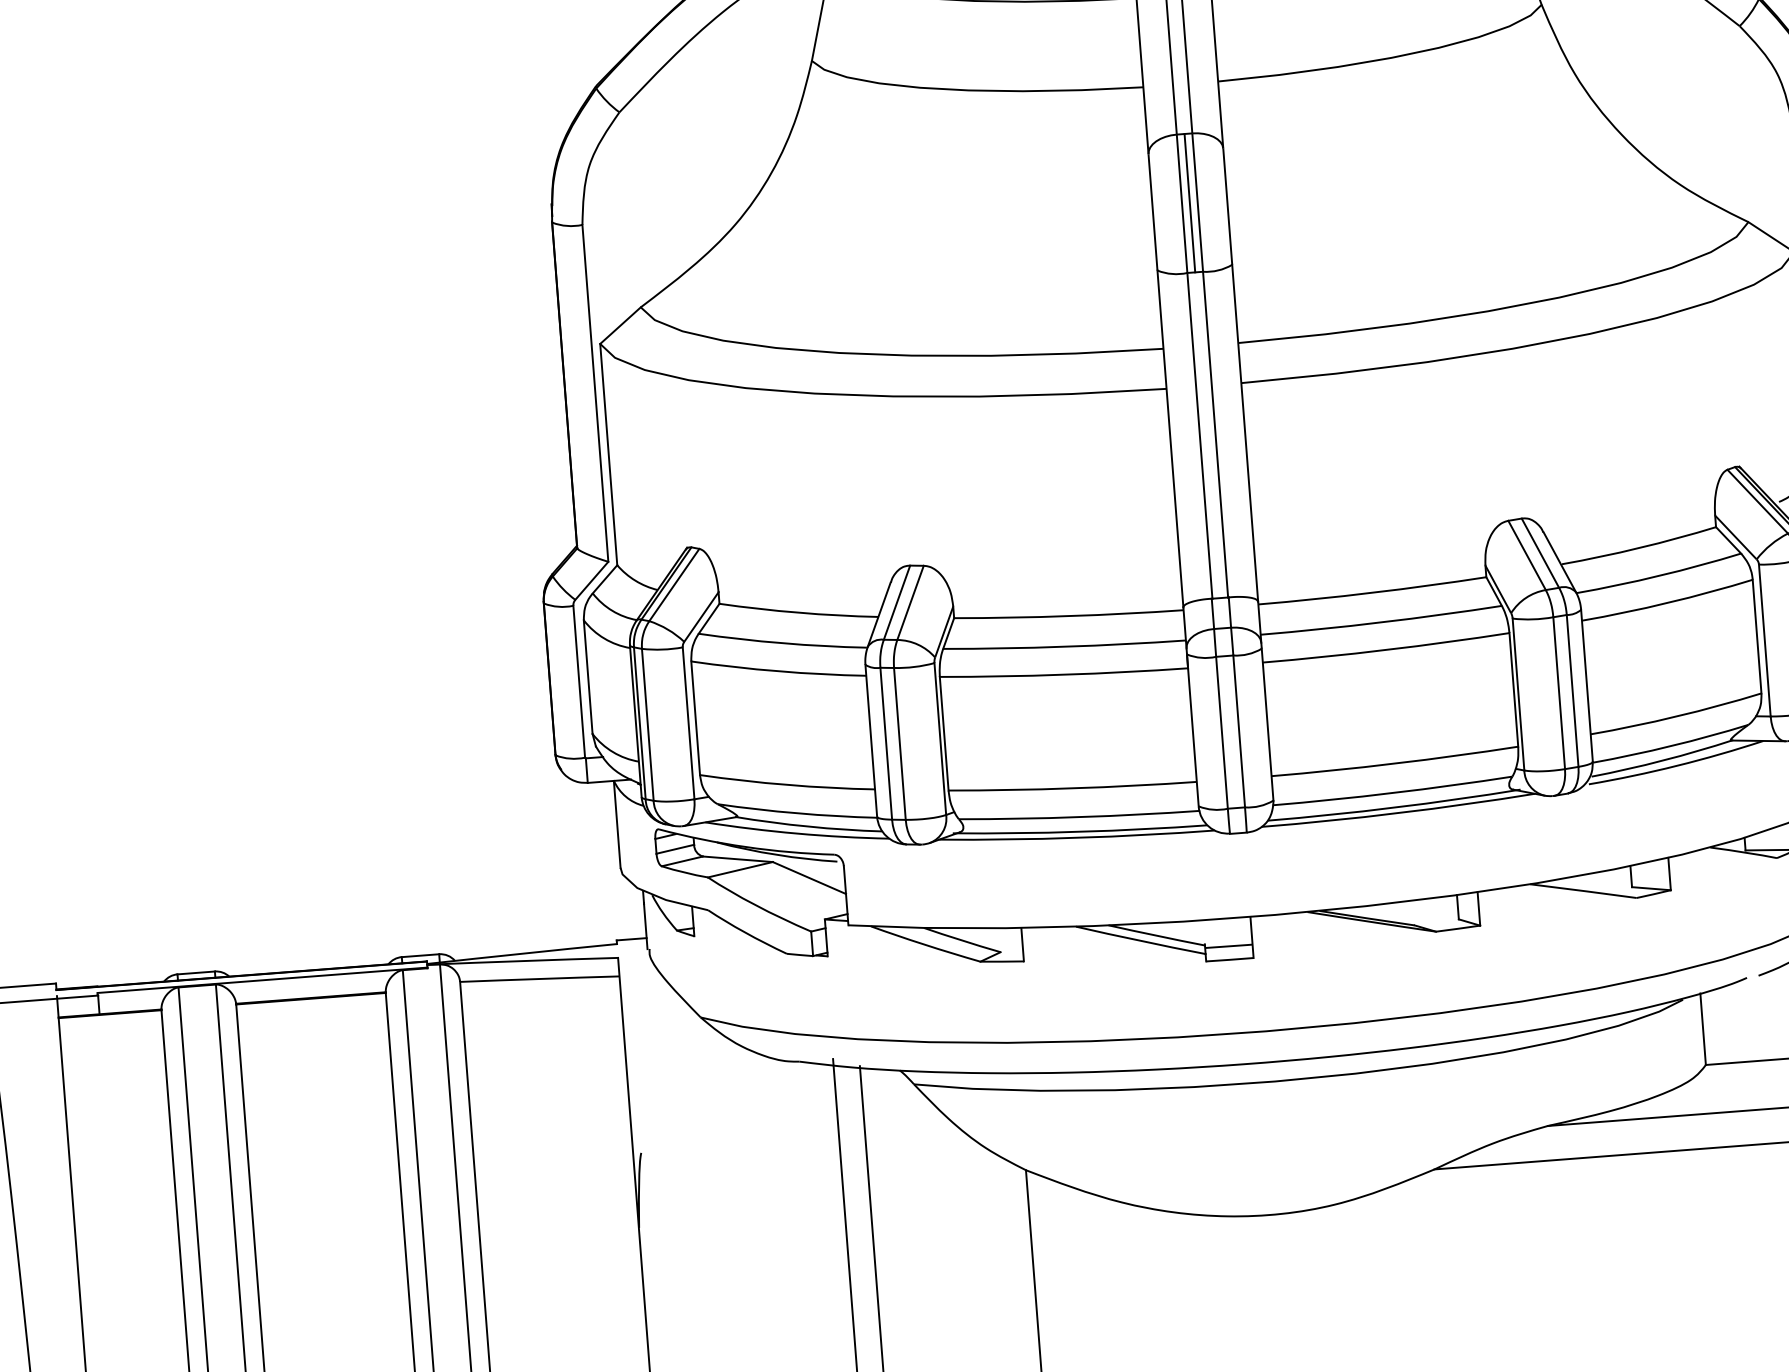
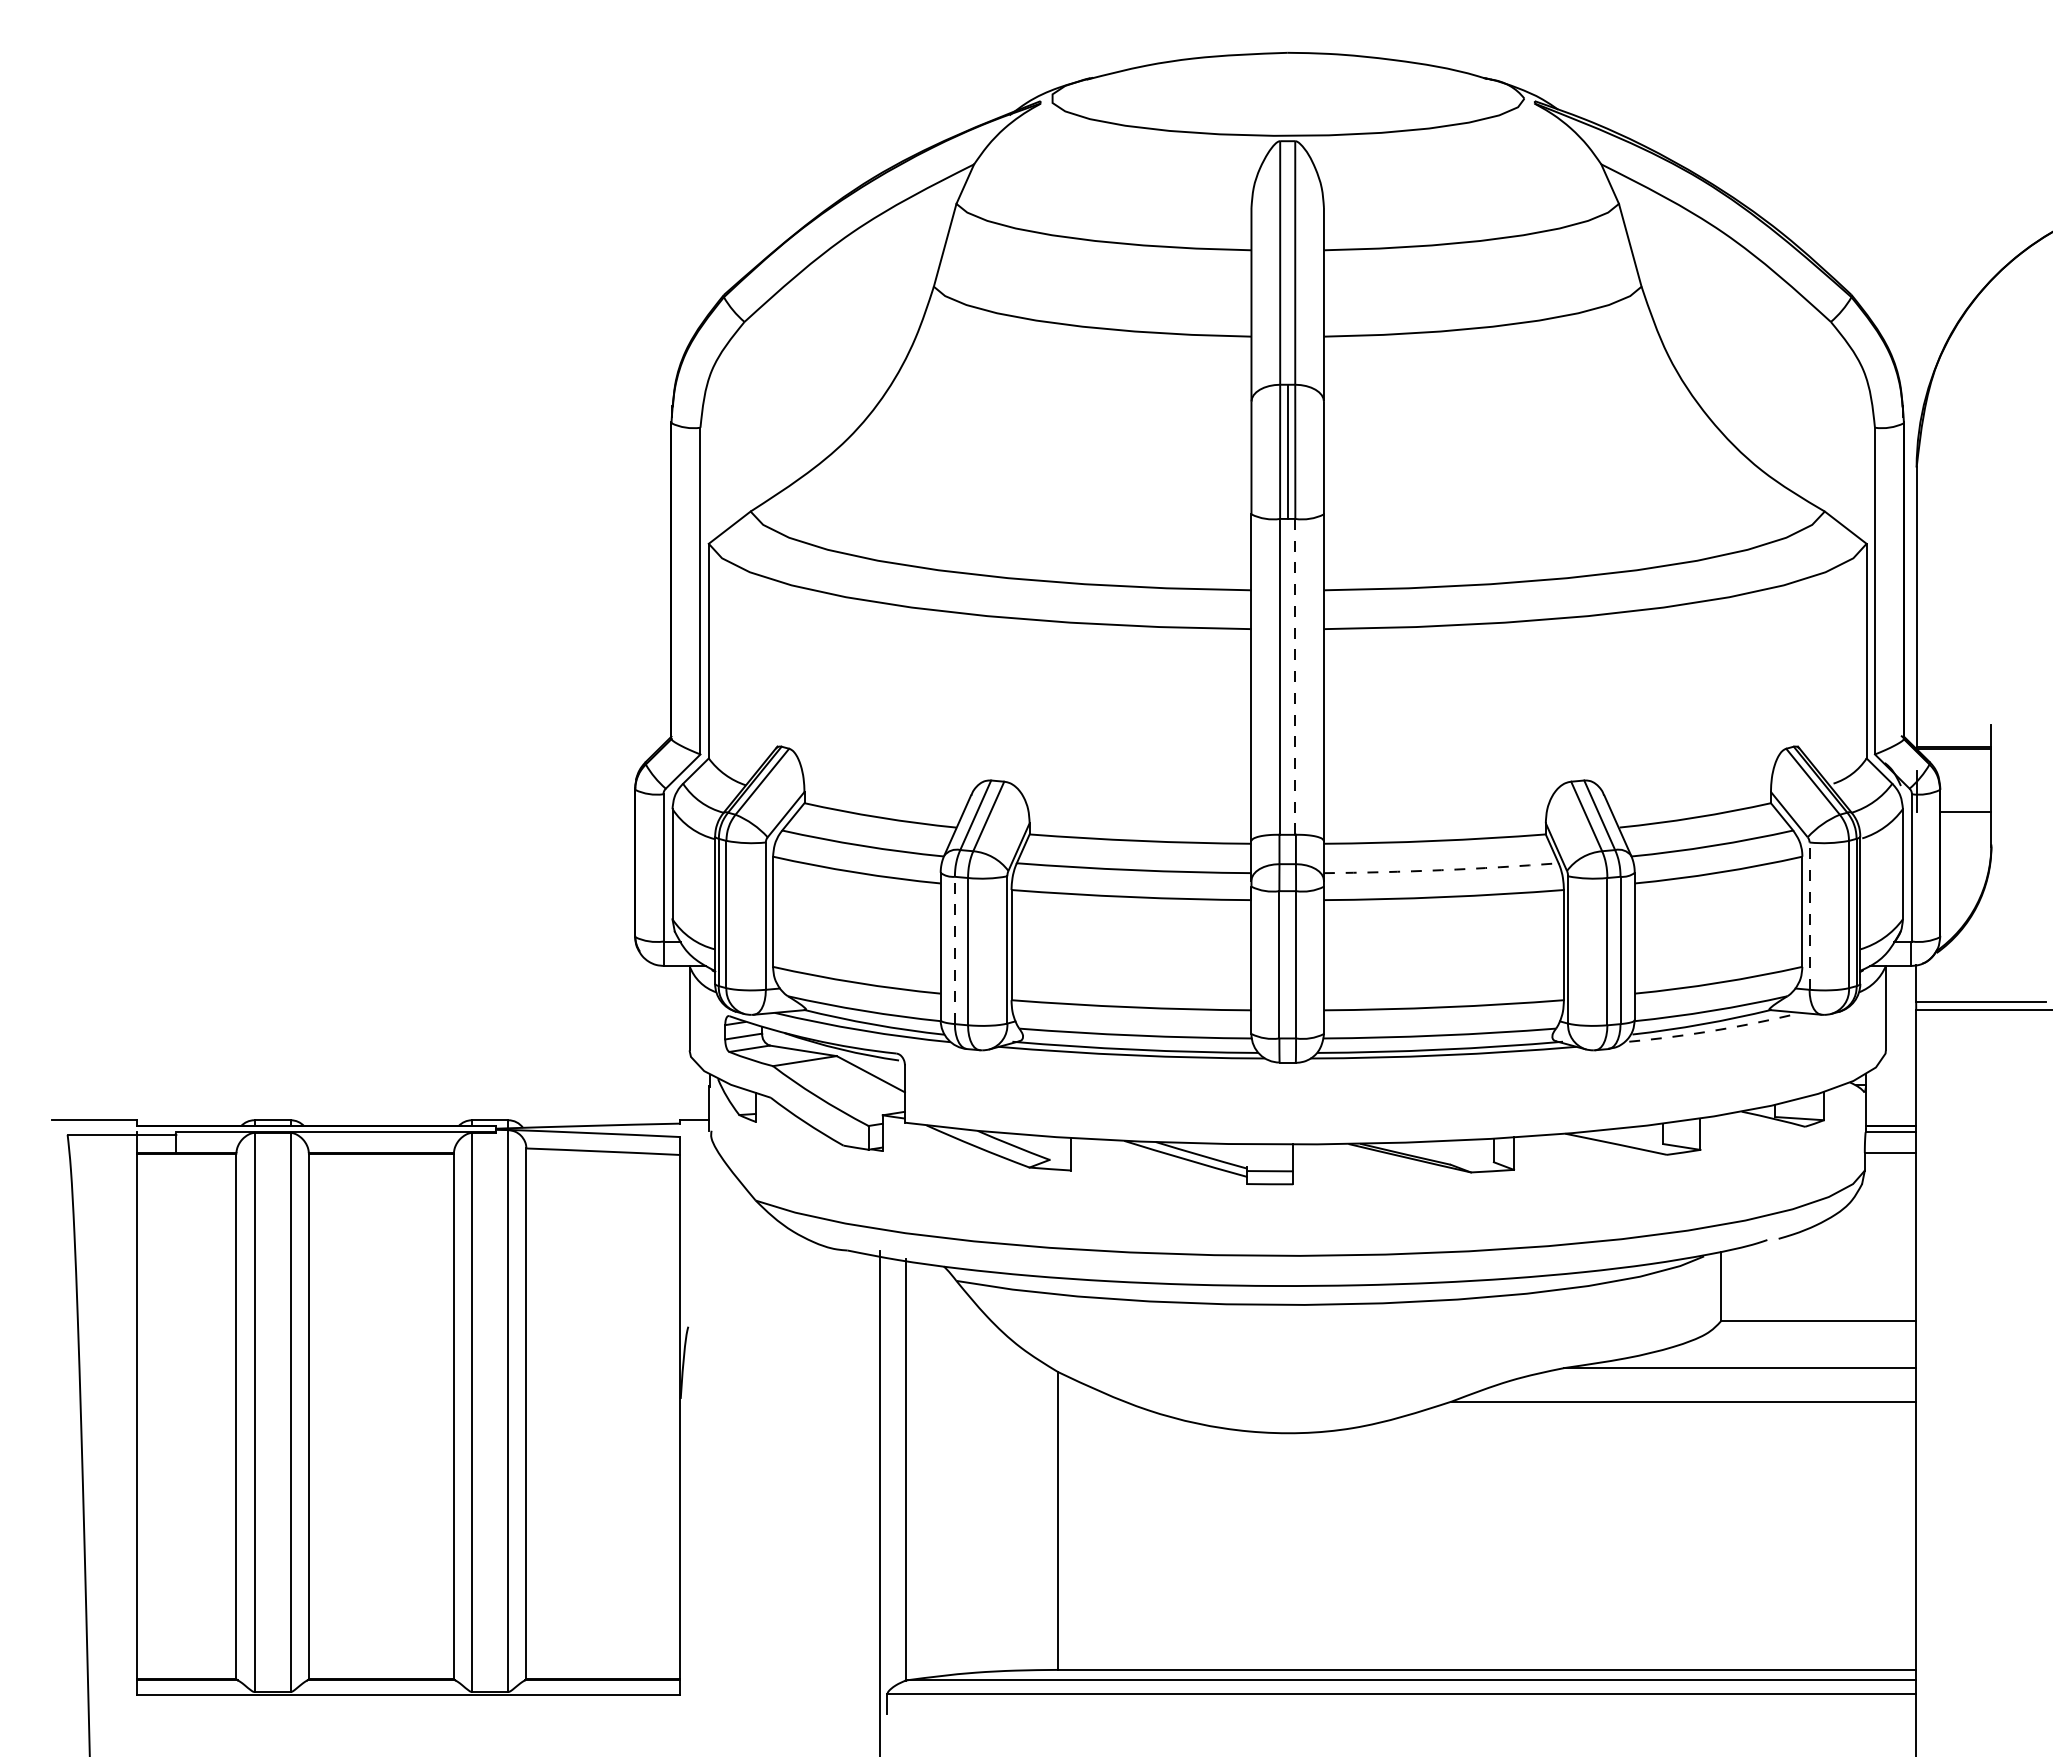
line: (1215, 434) -> (1295, 676), solid -> dashed
arc: (1381, 622) -> (1441, 870), solid -> dashed
line: (1764, 640) -> (1809, 916), solid -> dashed
line: (885, 743) -> (954, 950), solid -> dashed
arc: (1676, 765) -> (1715, 1030), solid -> dashed

